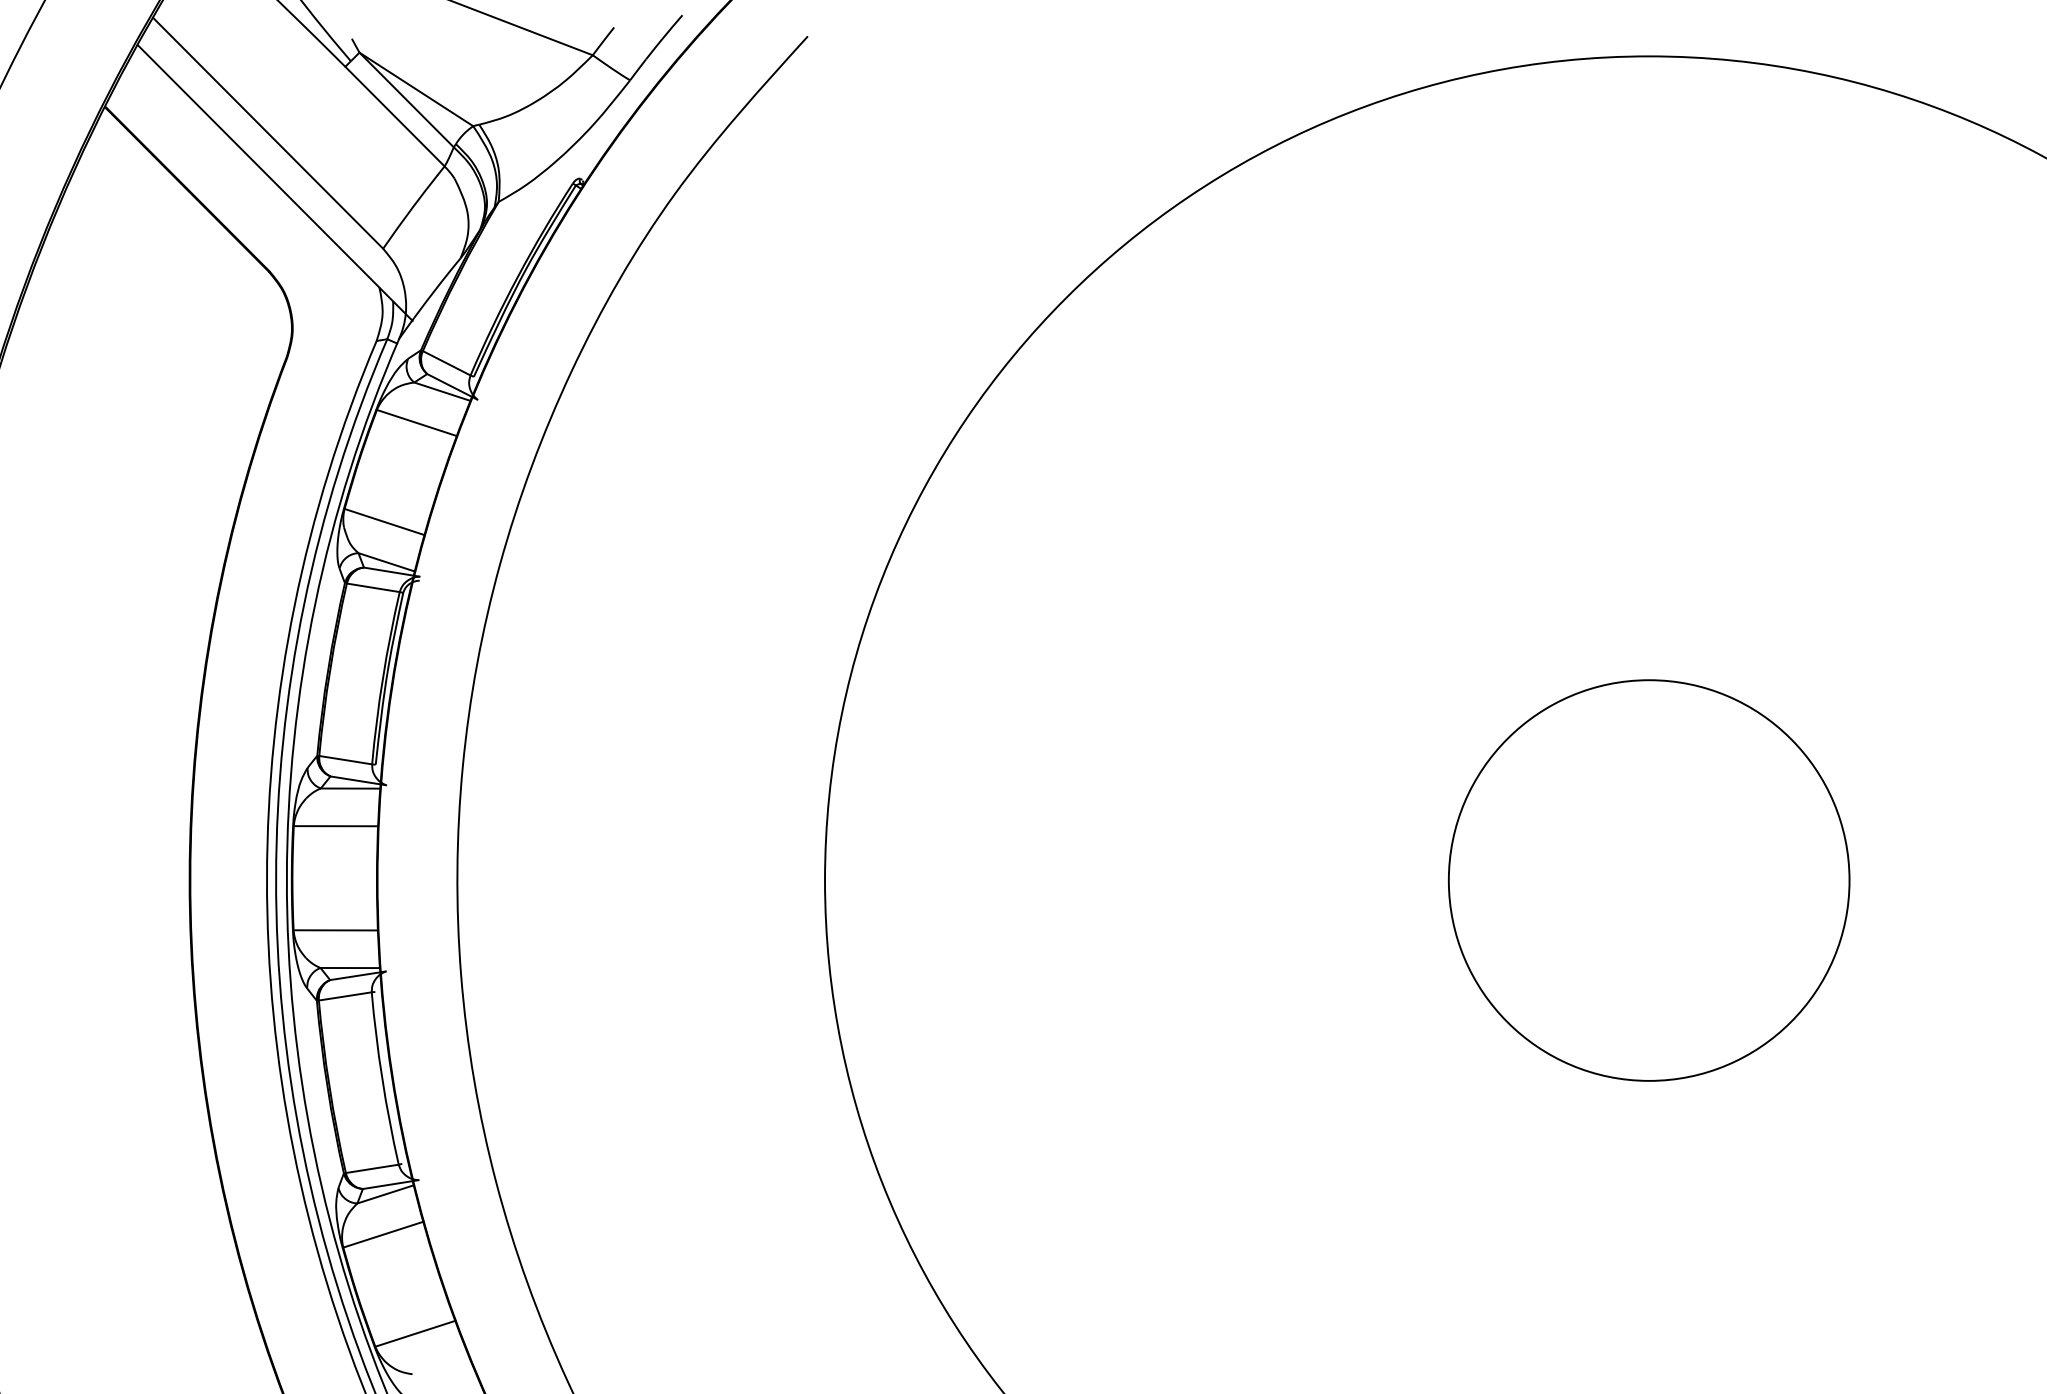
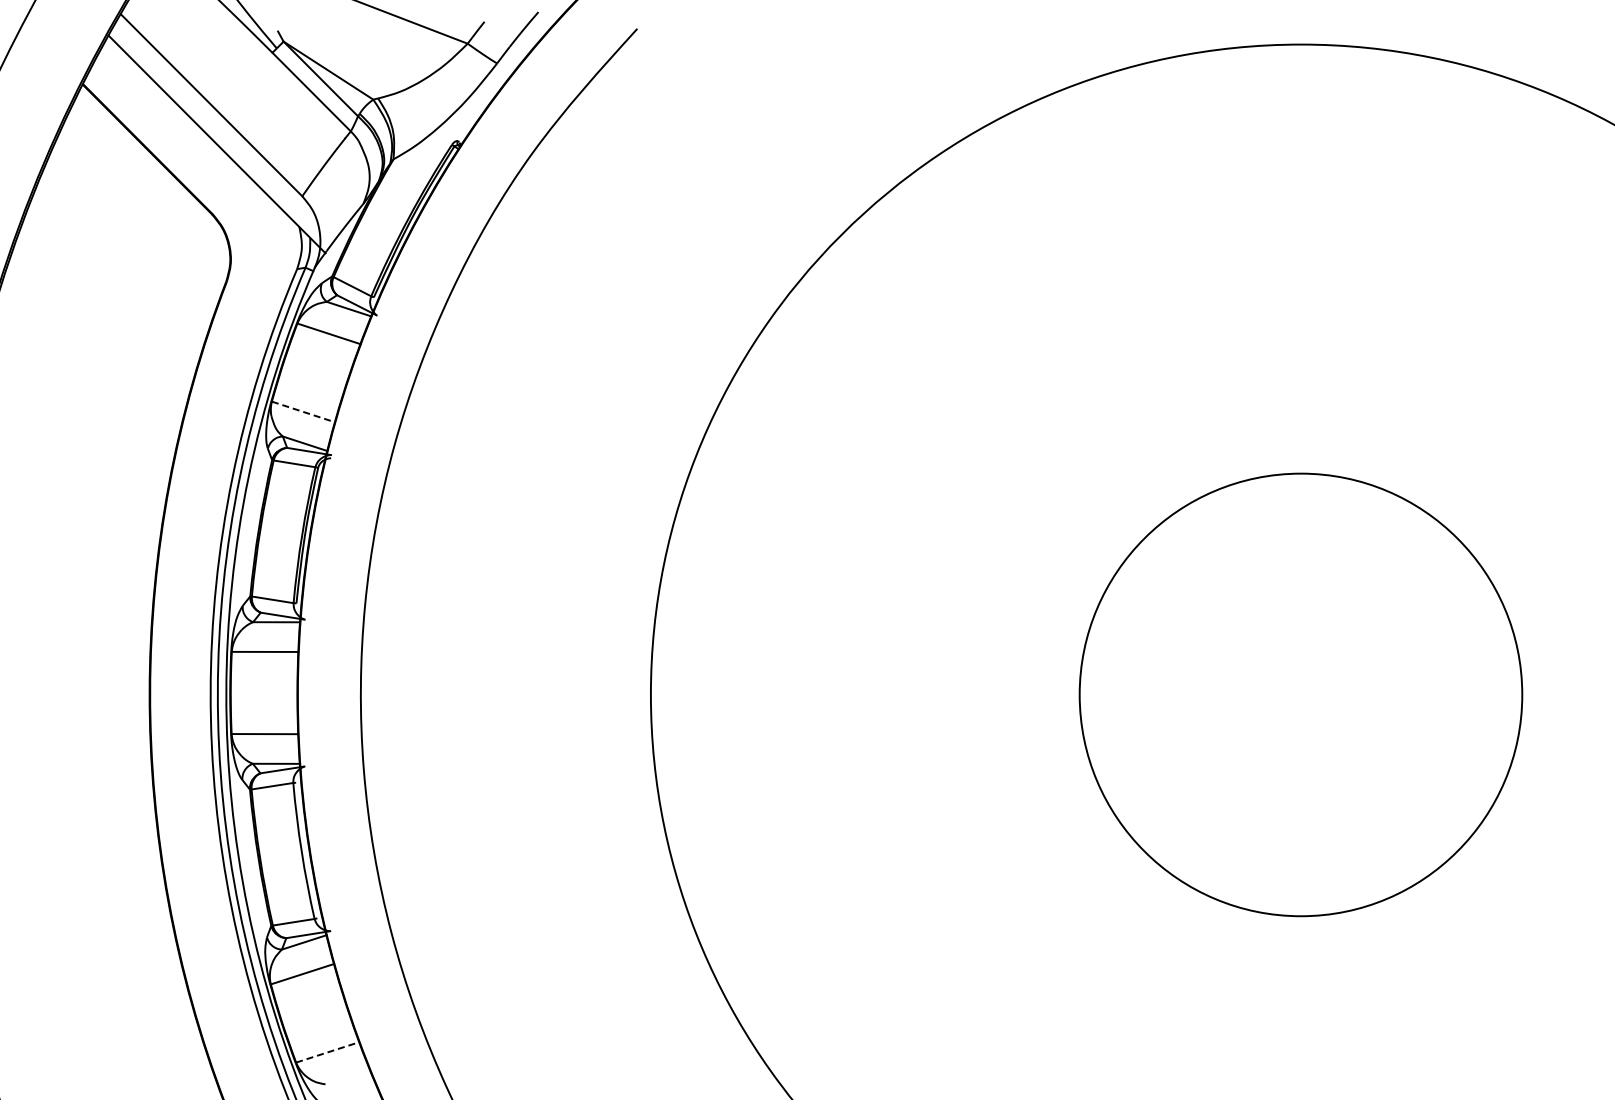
line: (384, 522) -> (303, 412), solid -> dashed
circle: (1649, 880) -> (1301, 694), size x1.4
line: (416, 1333) -> (328, 1052), solid -> dashed

